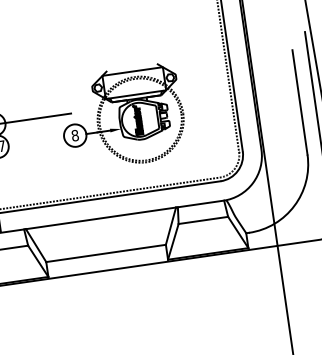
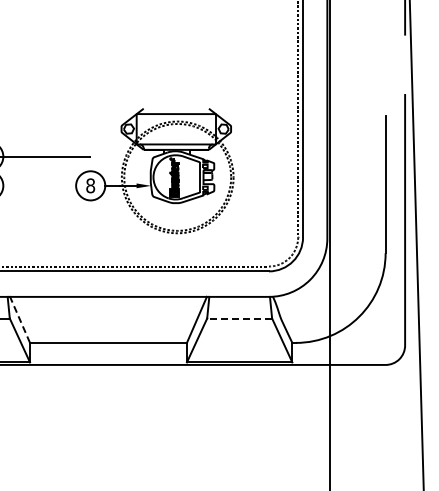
line: (203, 220) -> (239, 318), solid -> dashed
line: (35, 245) -> (19, 319), solid -> dashed

